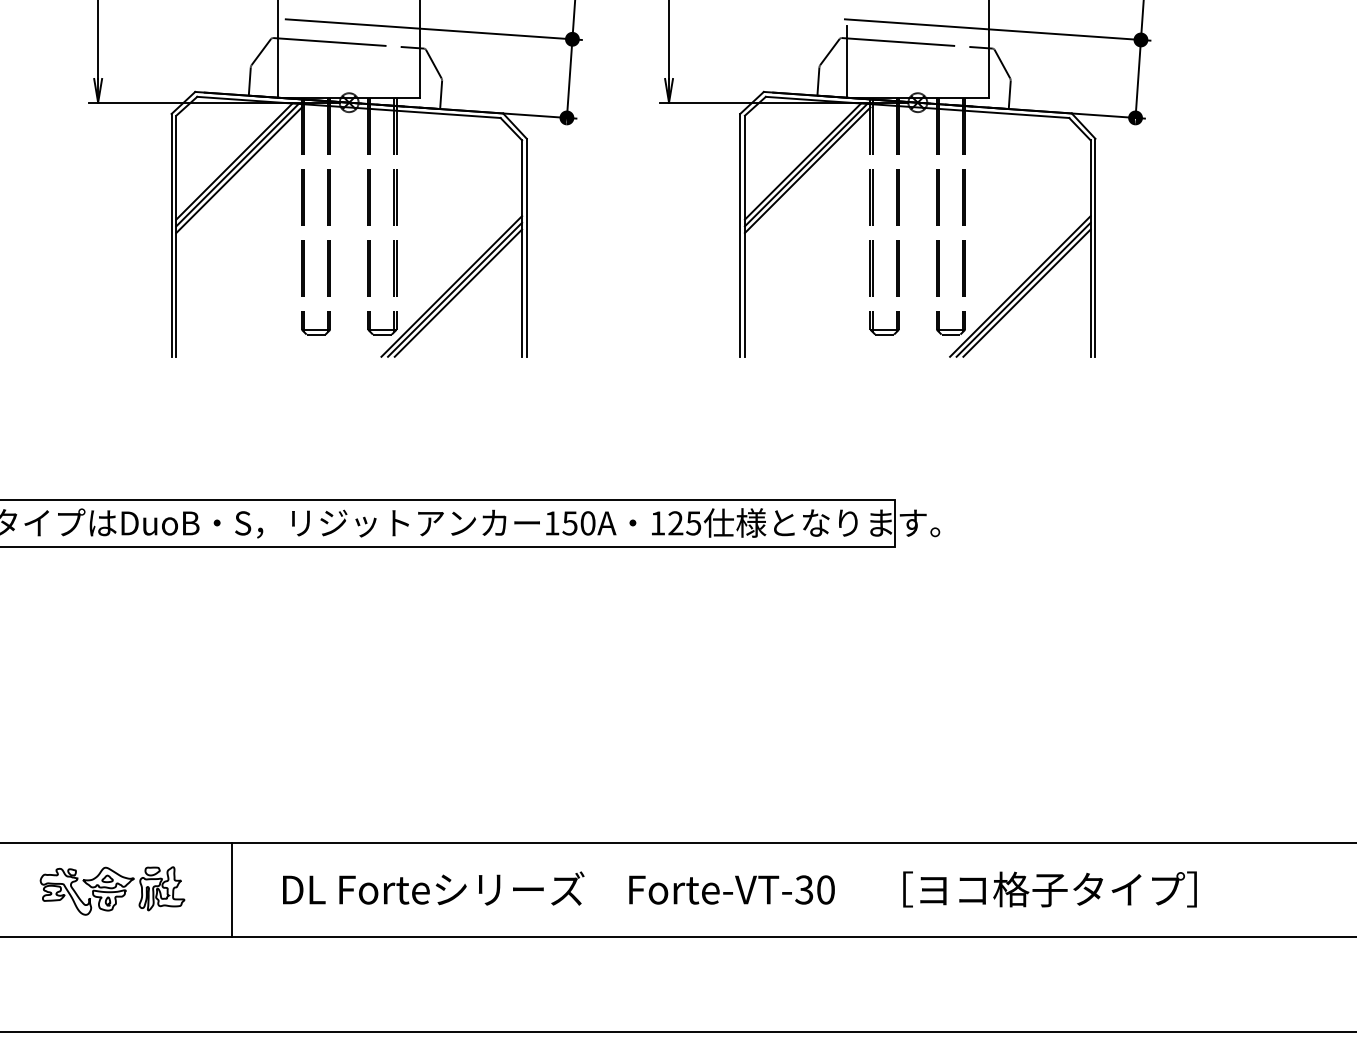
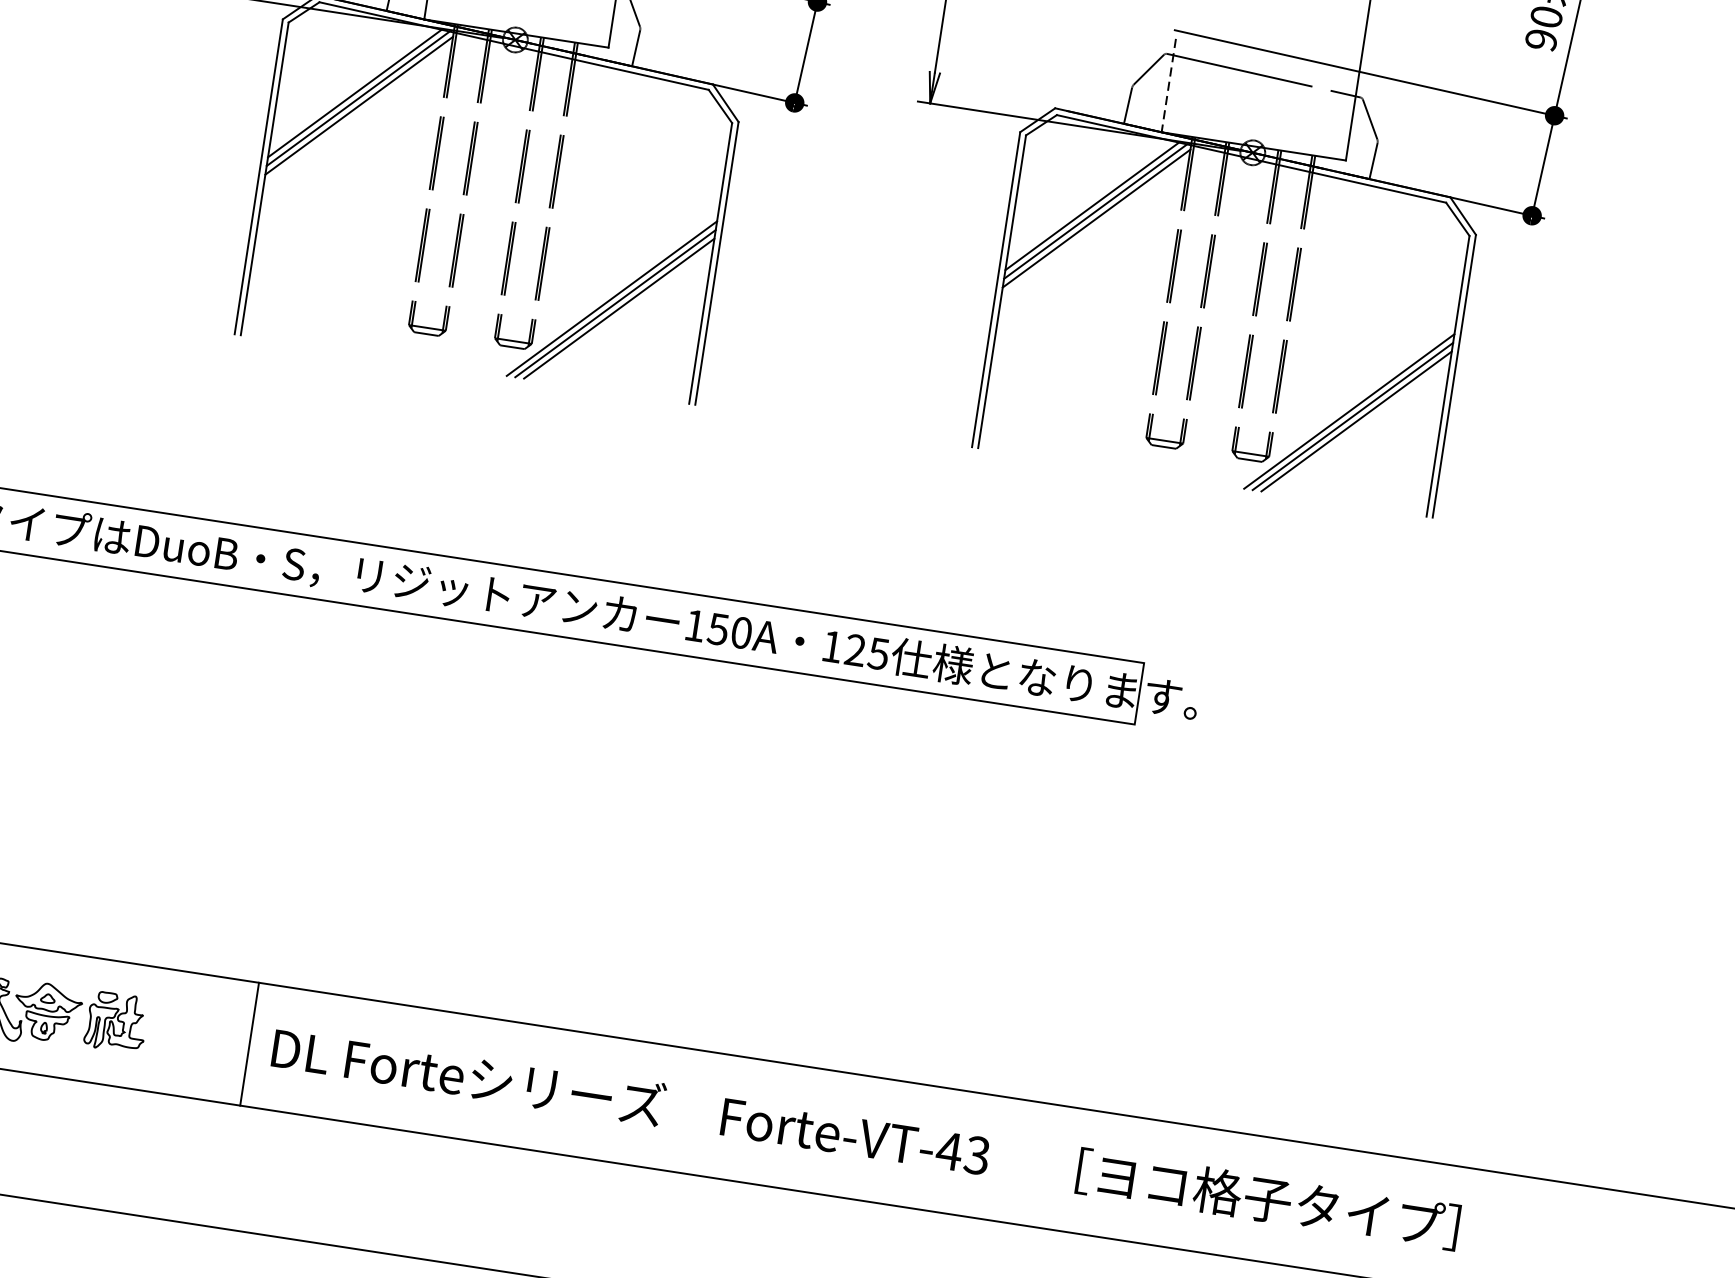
line: (846, 61) -> (1168, 85), solid -> dashed
line: (231, 889) -> (249, 1043), moved
text: (814, 889) -> (962, 1152), Forte-VT-30 -> Forte-VT-43

